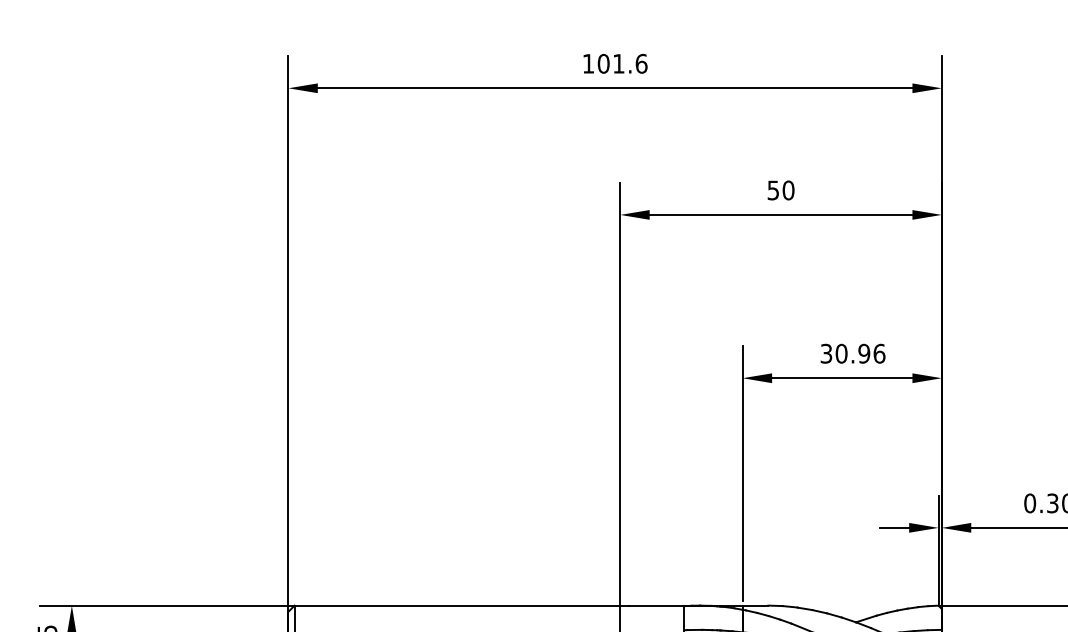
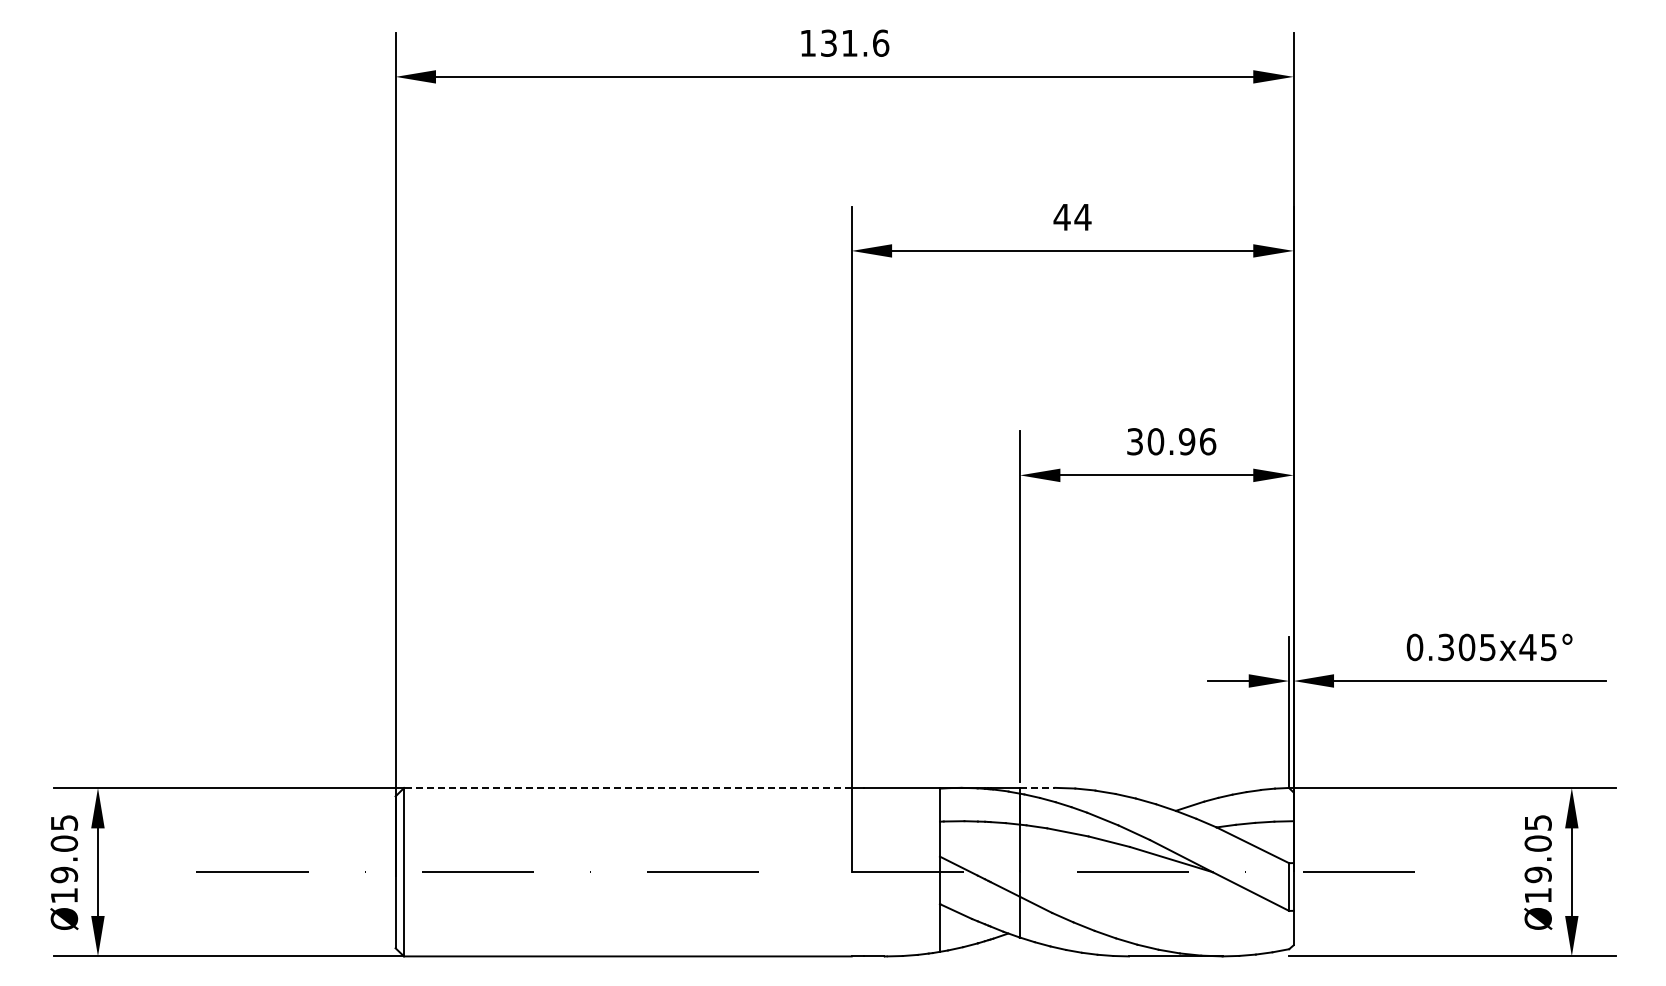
text: (603, 63) -> (828, 42), 101.6 -> 131.6
text: (780, 189) -> (1072, 216), 50 -> 44
line: (755, 605) -> (1037, 787), solid -> dashed
line: (457, 606) -> (627, 788), solid -> dashed

